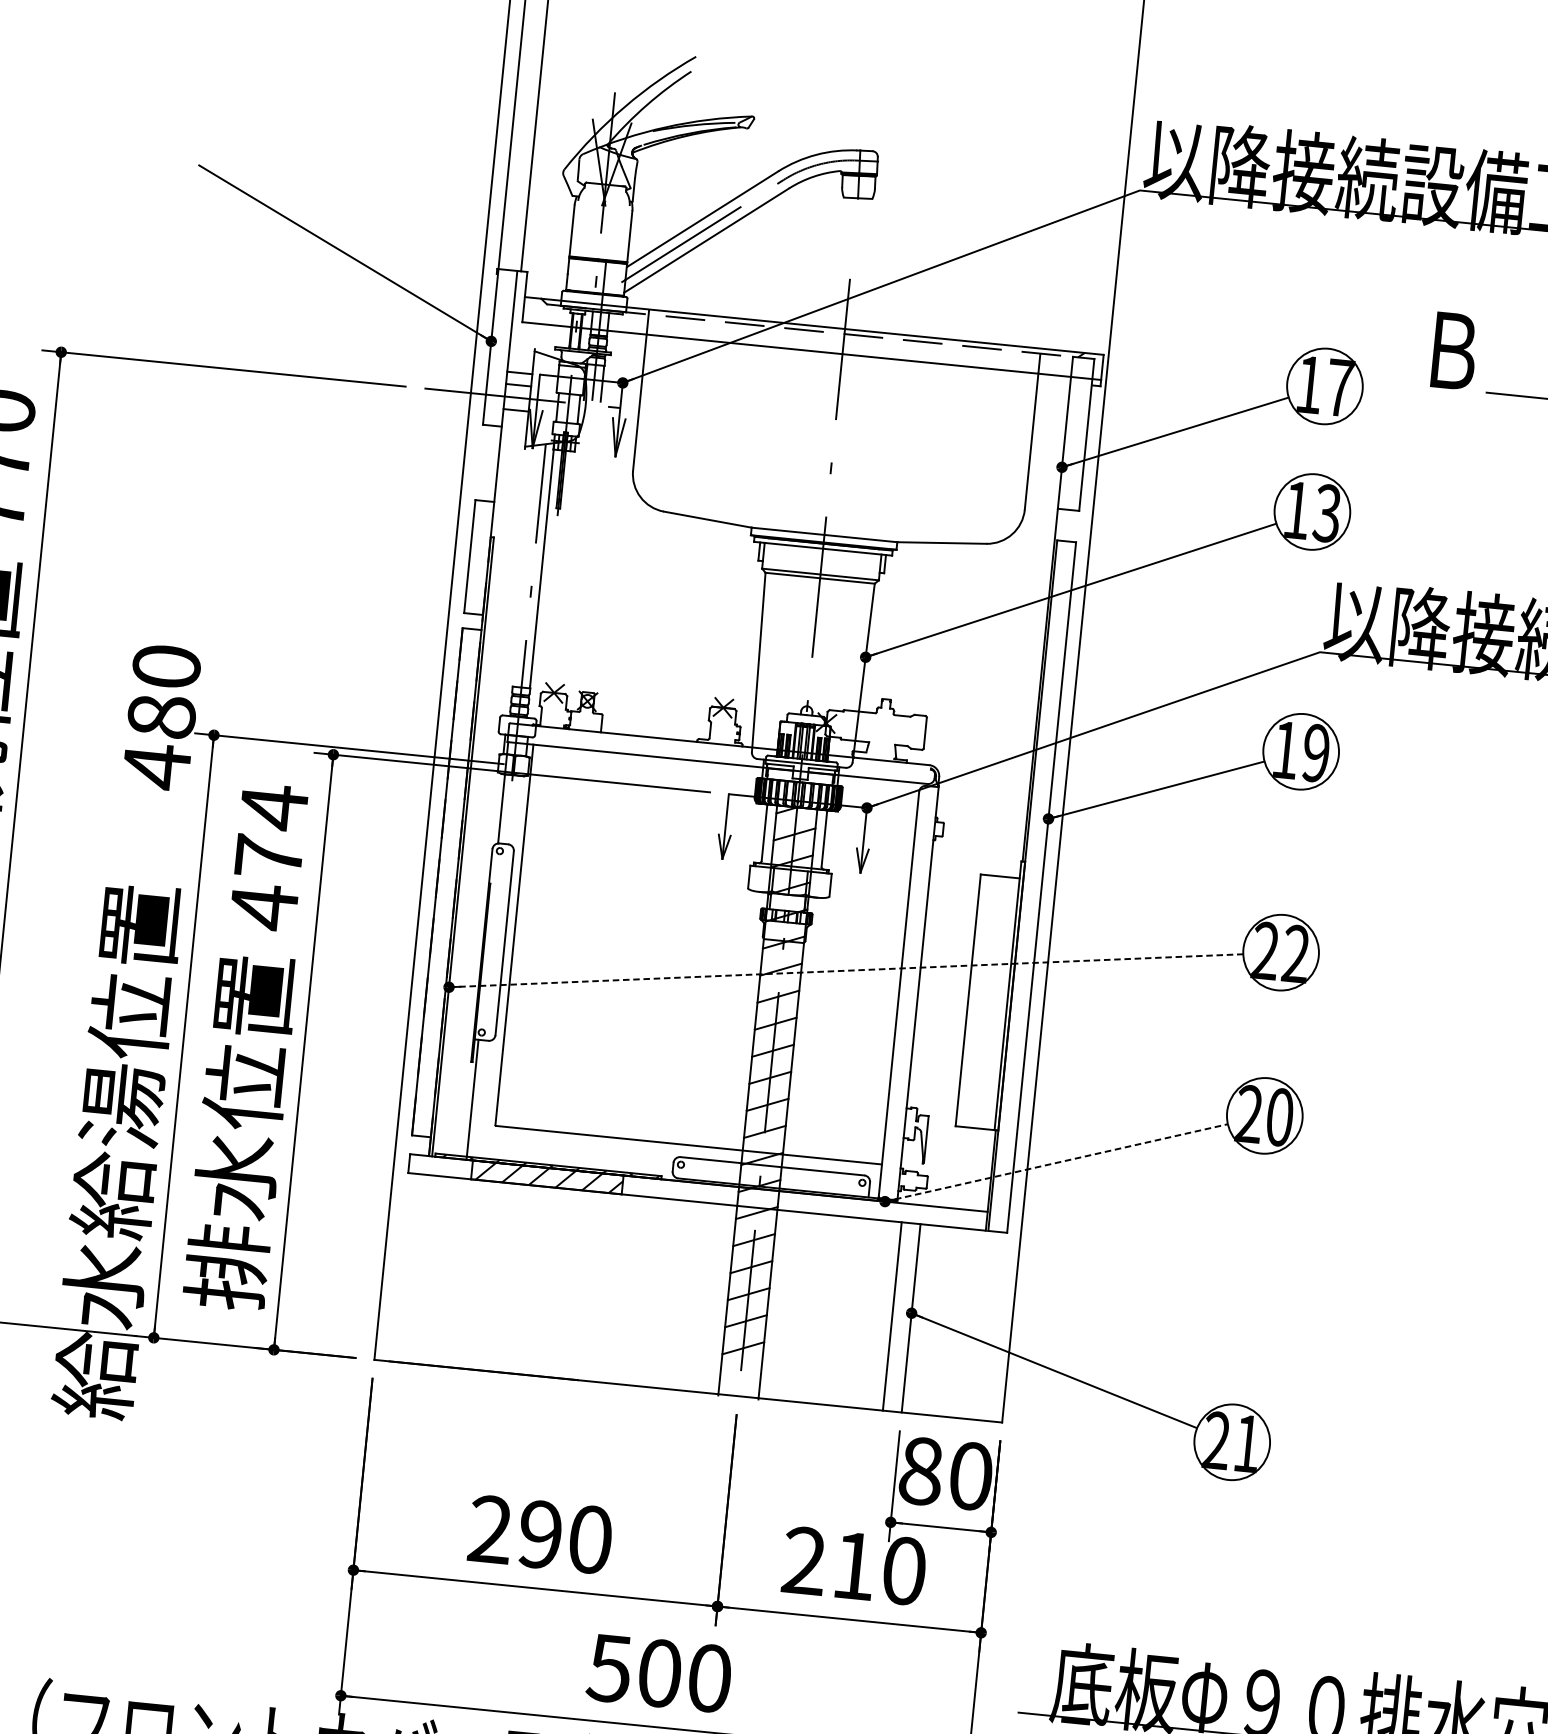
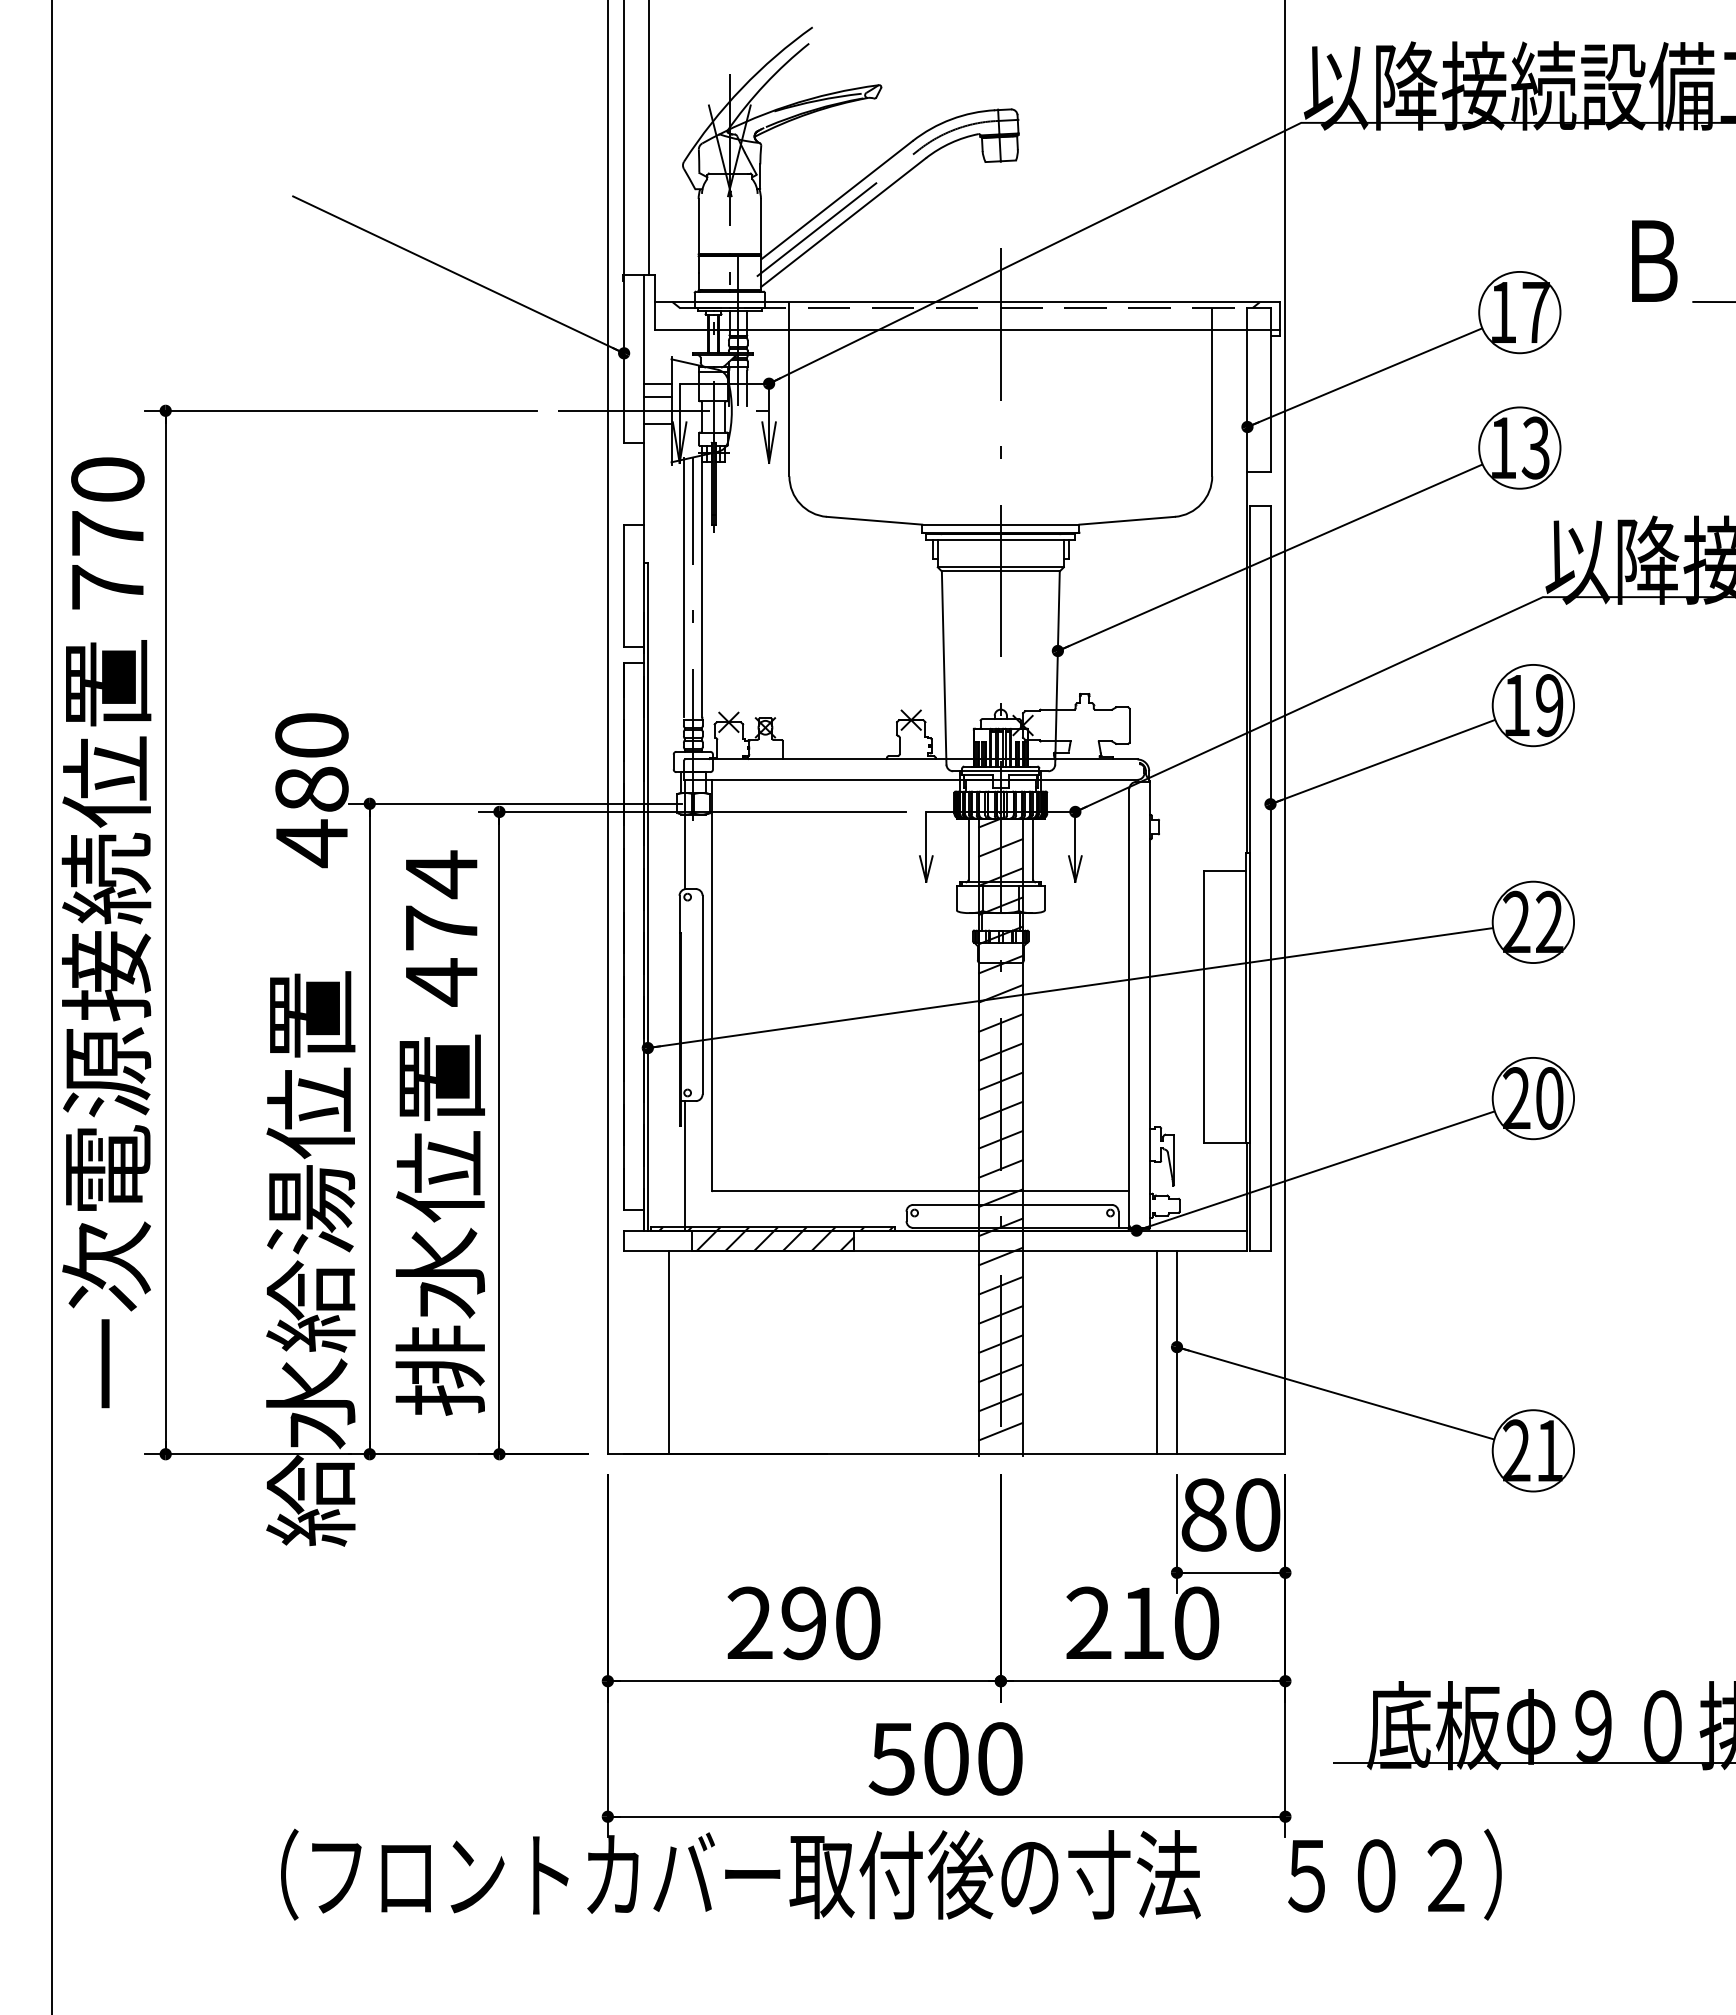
line: (525, 562) -> (684, 586), added
line: (846, 971) -> (1070, 988), dashed -> solid
line: (1056, 1163) -> (1315, 1171), dashed -> solid
line: (440, 1271) -> (668, 1352), added
line: (740, 1375) -> (1000, 1431), added

